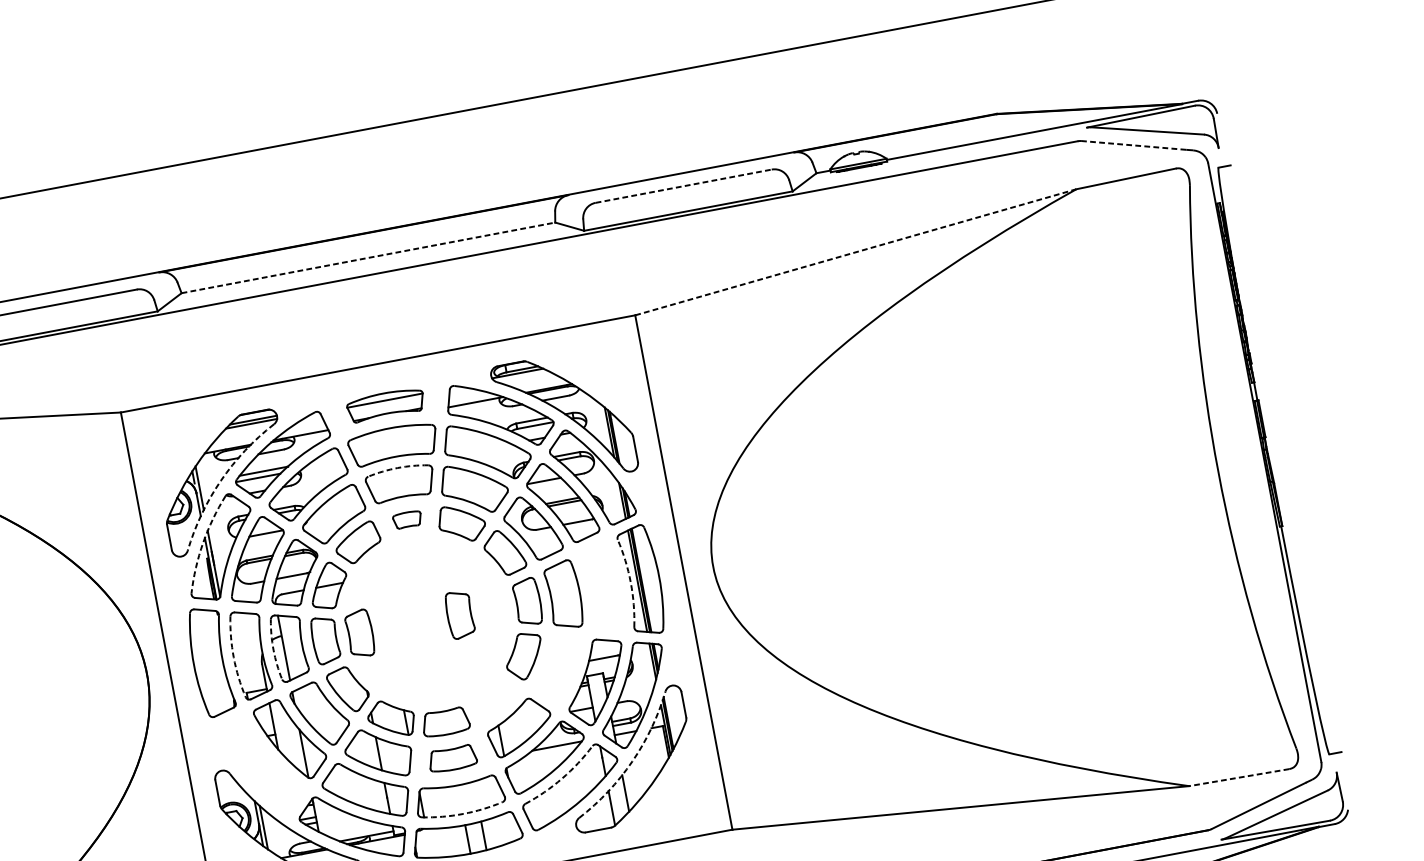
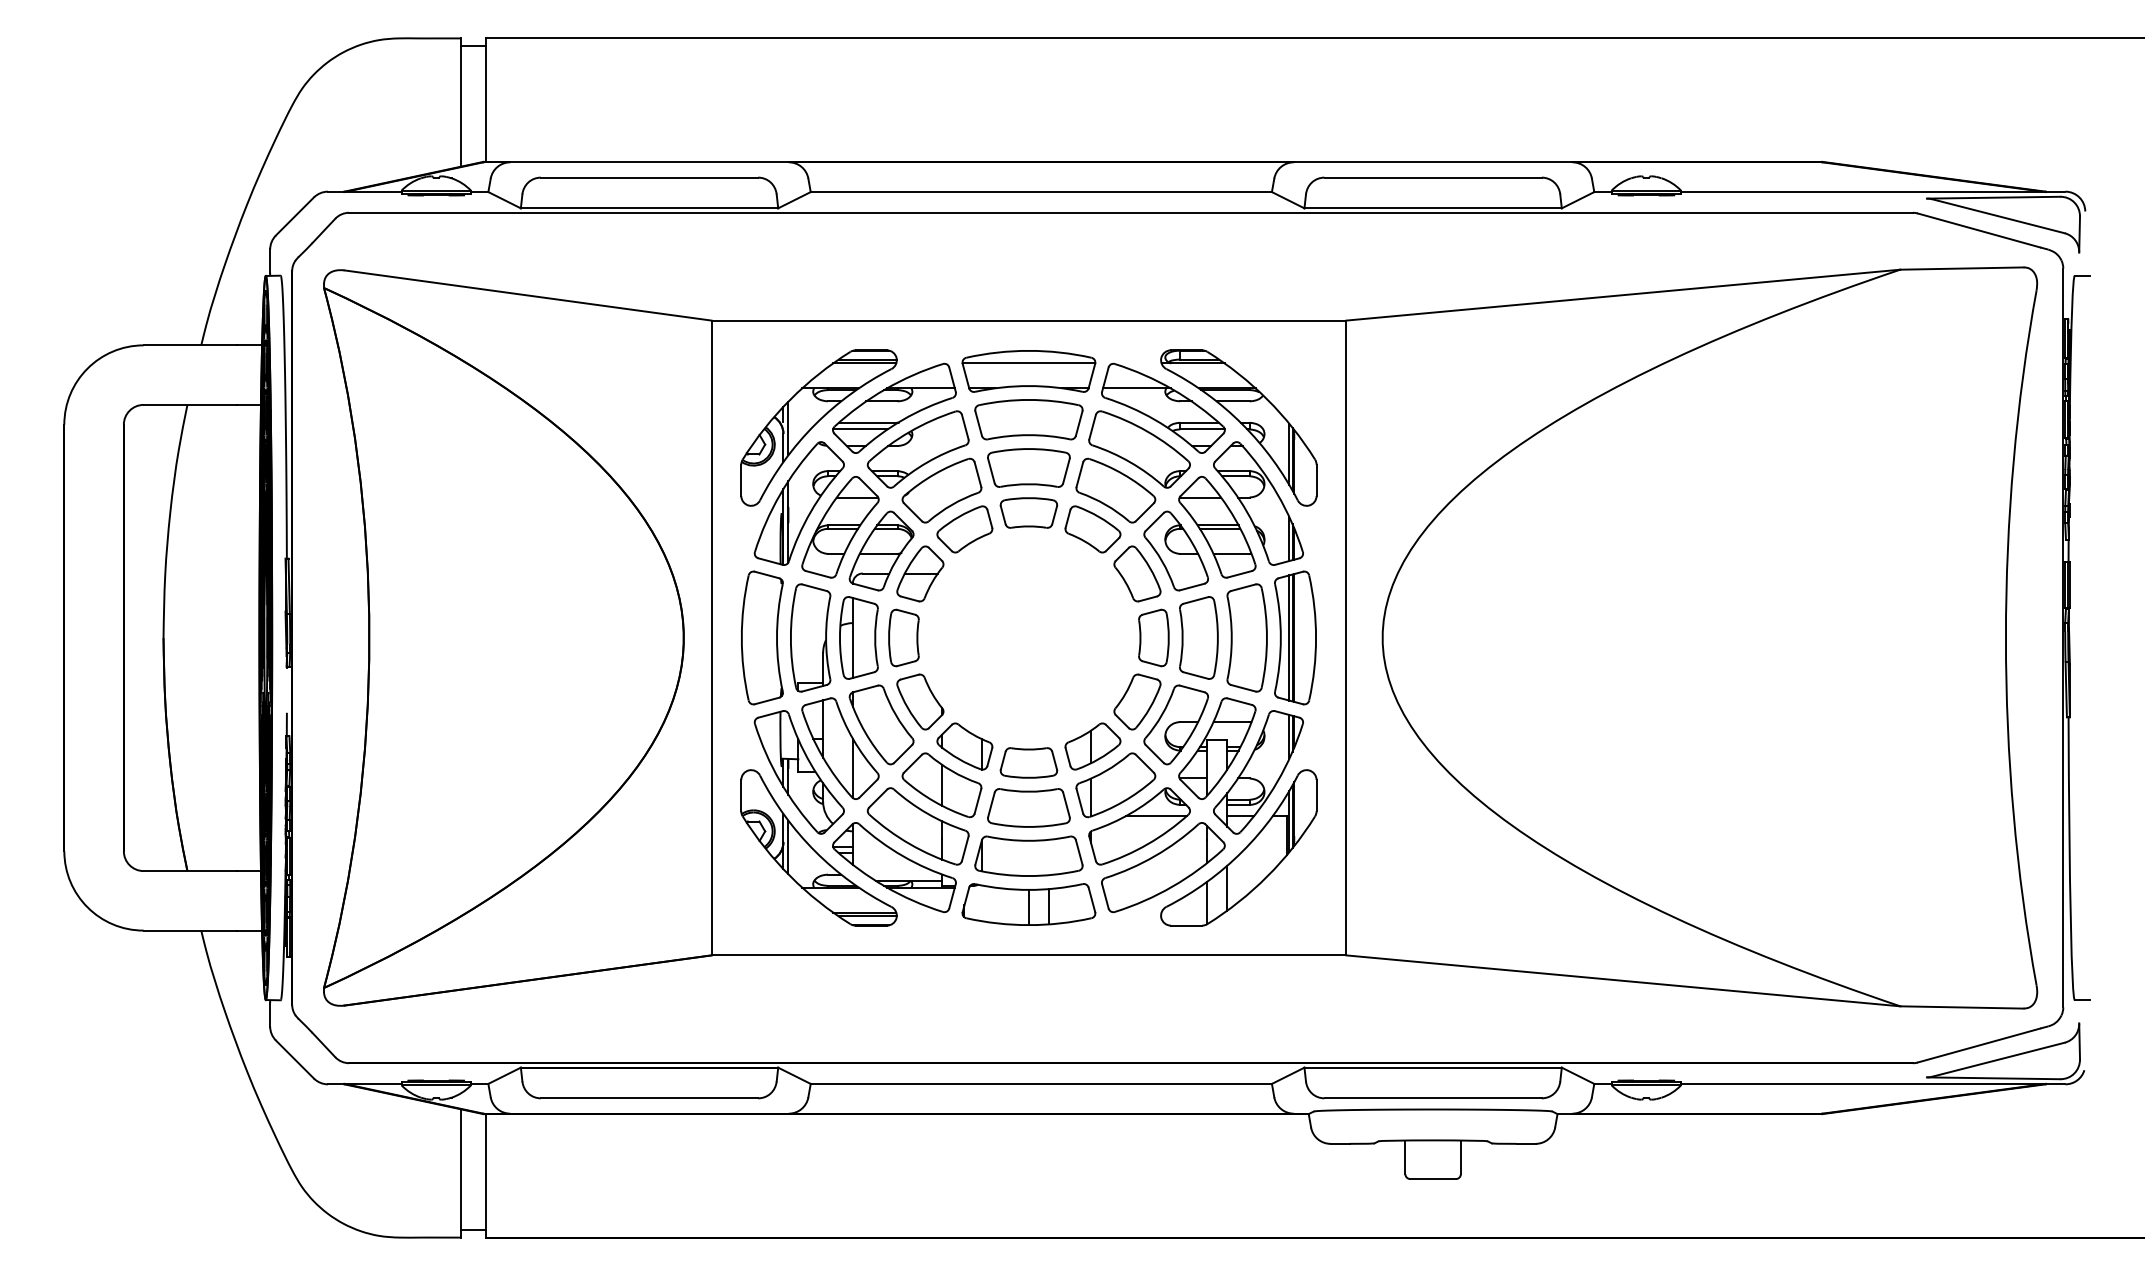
line: (1133, 145) -> (1978, 230), dashed -> solid
line: (683, 186) -> (1433, 177), dashed -> solid
line: (855, 252) -> (1623, 295), dashed -> solid
line: (368, 258) -> (1041, 192), dashed -> solid
part: (385, 405) -> (1028, 371), size x1.43
arc: (397, 468) -> (1028, 449), dashed -> solid
arc: (221, 480) -> (815, 424), dashed -> solid
part: (407, 519) -> (1028, 512), size x1.67
arc: (203, 542) -> (780, 494), dashed -> solid
arc: (630, 583) -> (1280, 638), dashed -> solid
part: (602, 587) -> (1246, 637), added
part: (459, 614) -> (1069, 637), removed
part: (359, 633) -> (946, 637), removed
arc: (273, 650) -> (839, 638), dashed -> solid
arc: (233, 658) -> (790, 638), dashed -> solid
part: (558, 668) -> (1175, 724), added
part: (494, 699) -> (1092, 746), added
part: (452, 758) -> (1028, 807), size x1.43
arc: (632, 761) -> (1242, 851), dashed -> solid
part: (260, 765) -> (798, 772), added
line: (1238, 777) -> (1961, 1007), dashed -> solid
arc: (561, 778) -> (1154, 856), dashed -> solid
arc: (462, 814) -> (1028, 876), dashed -> solid

